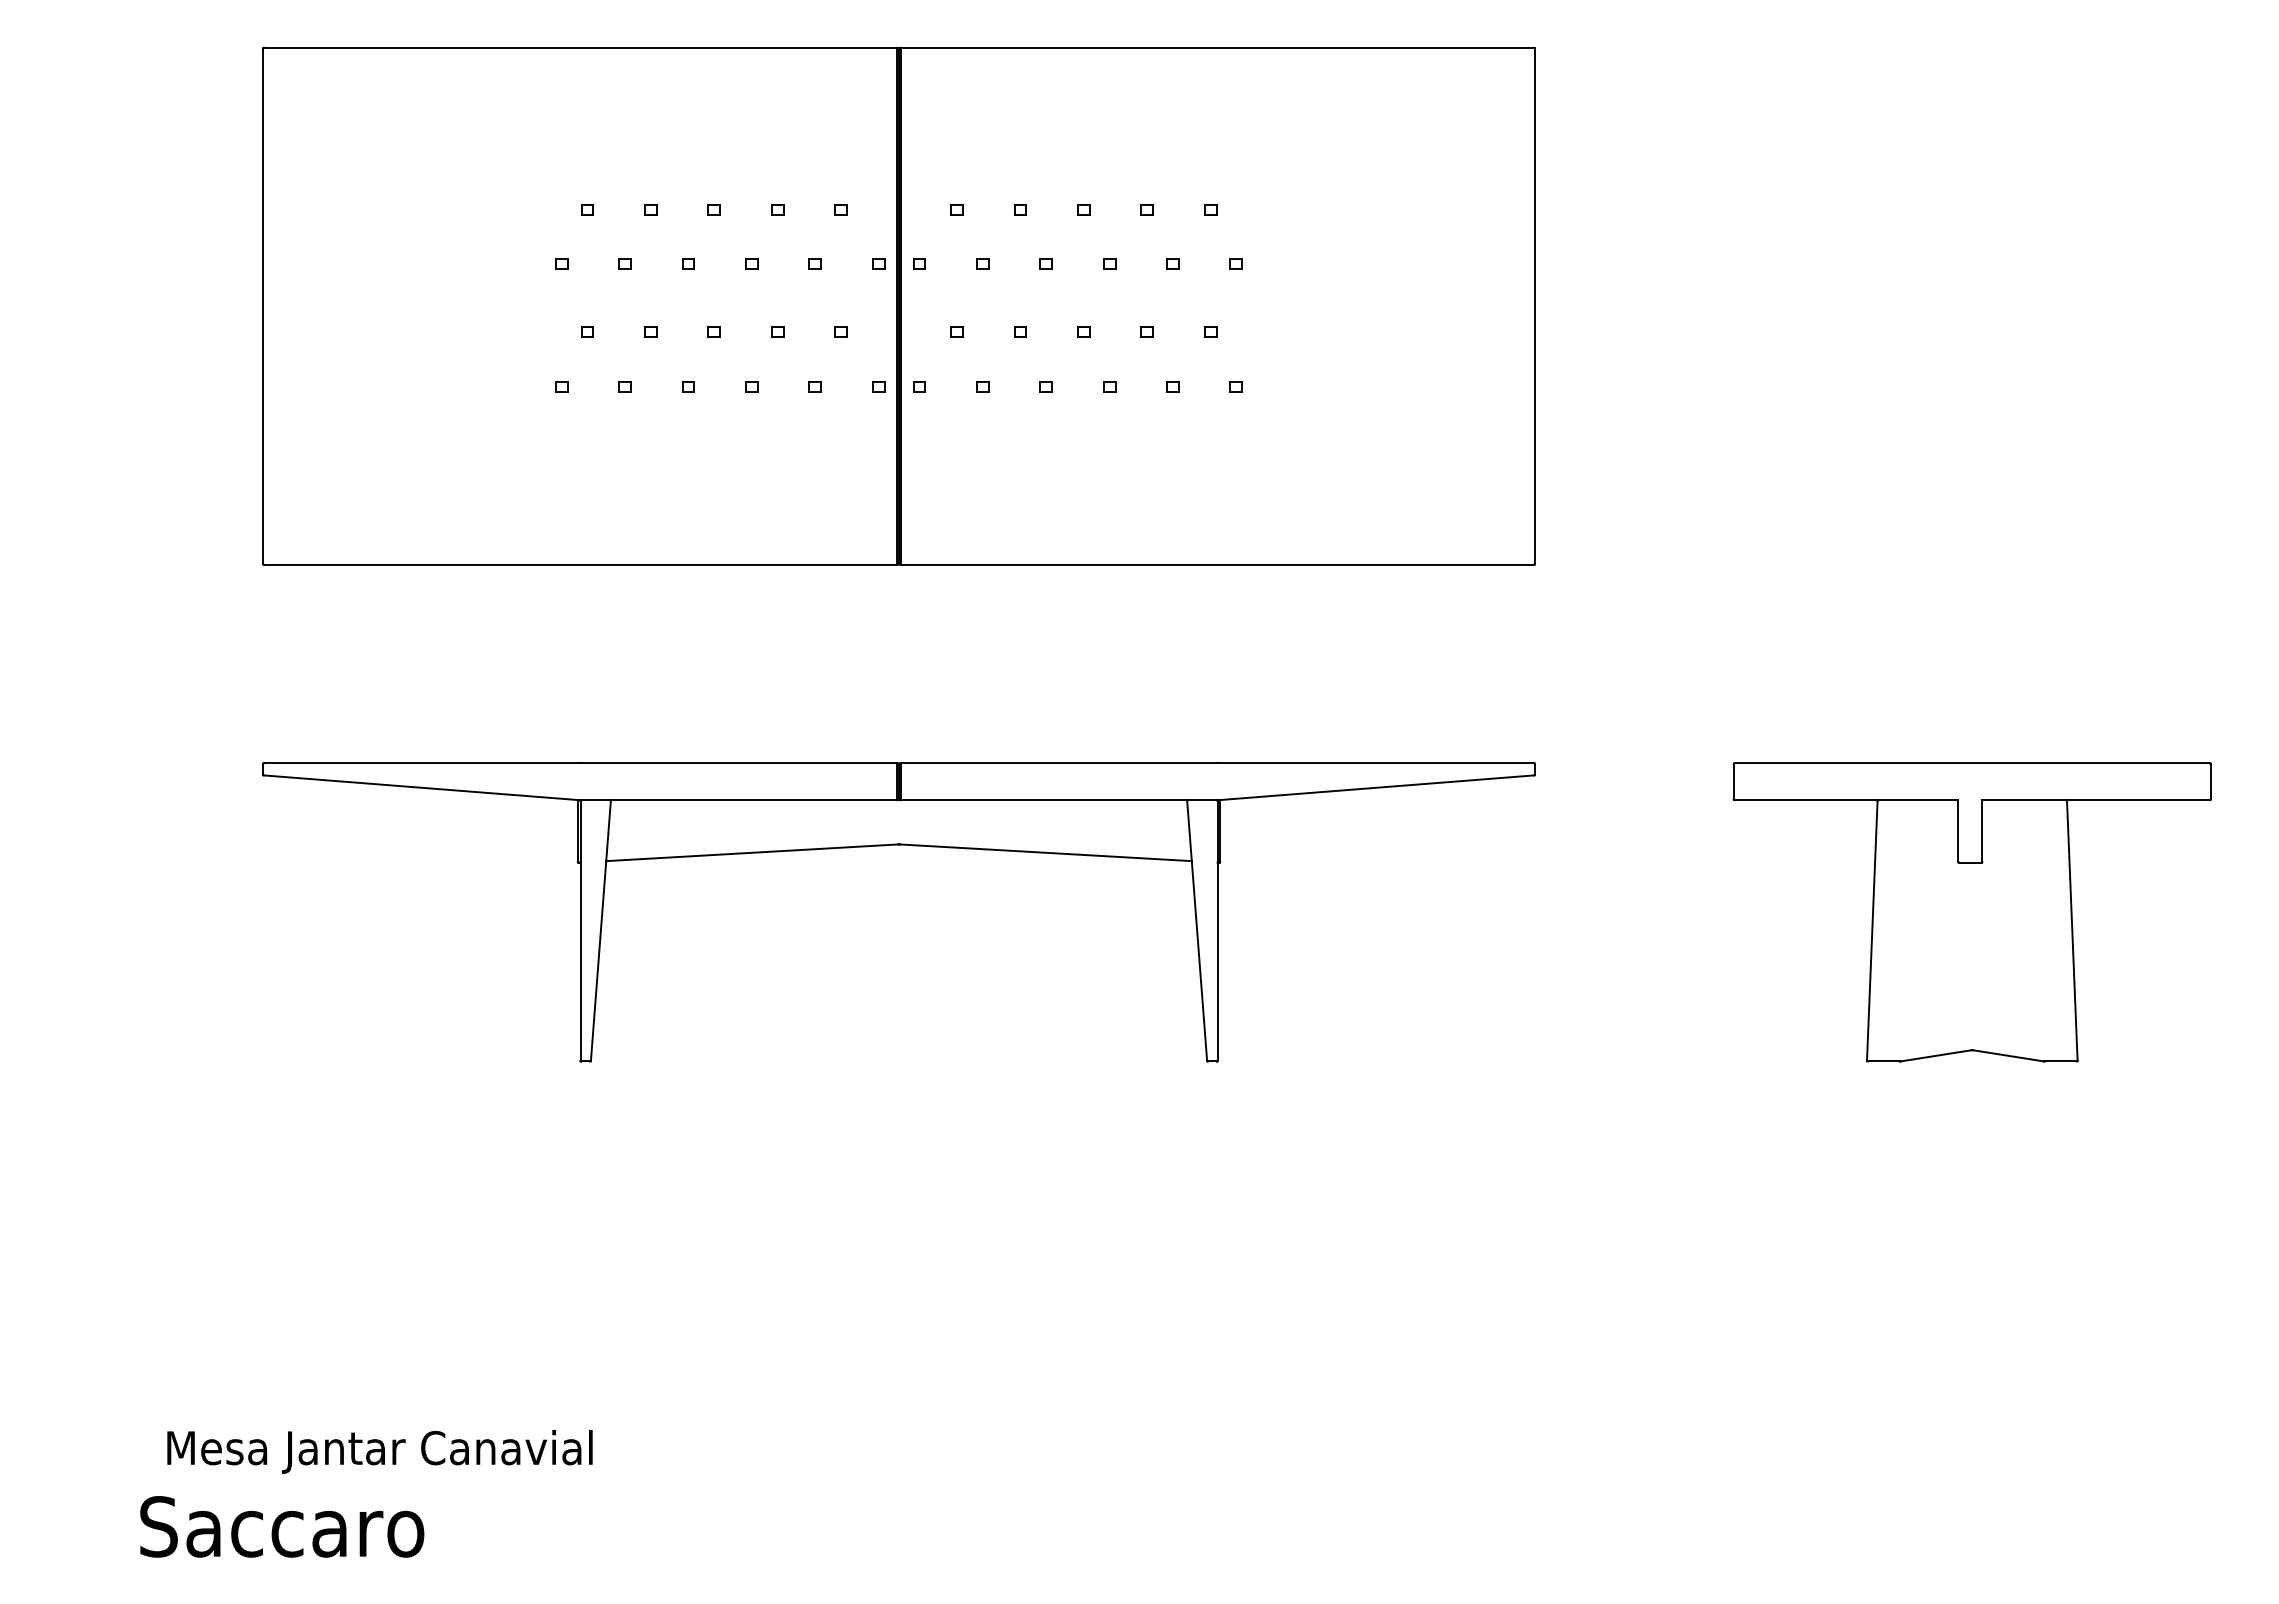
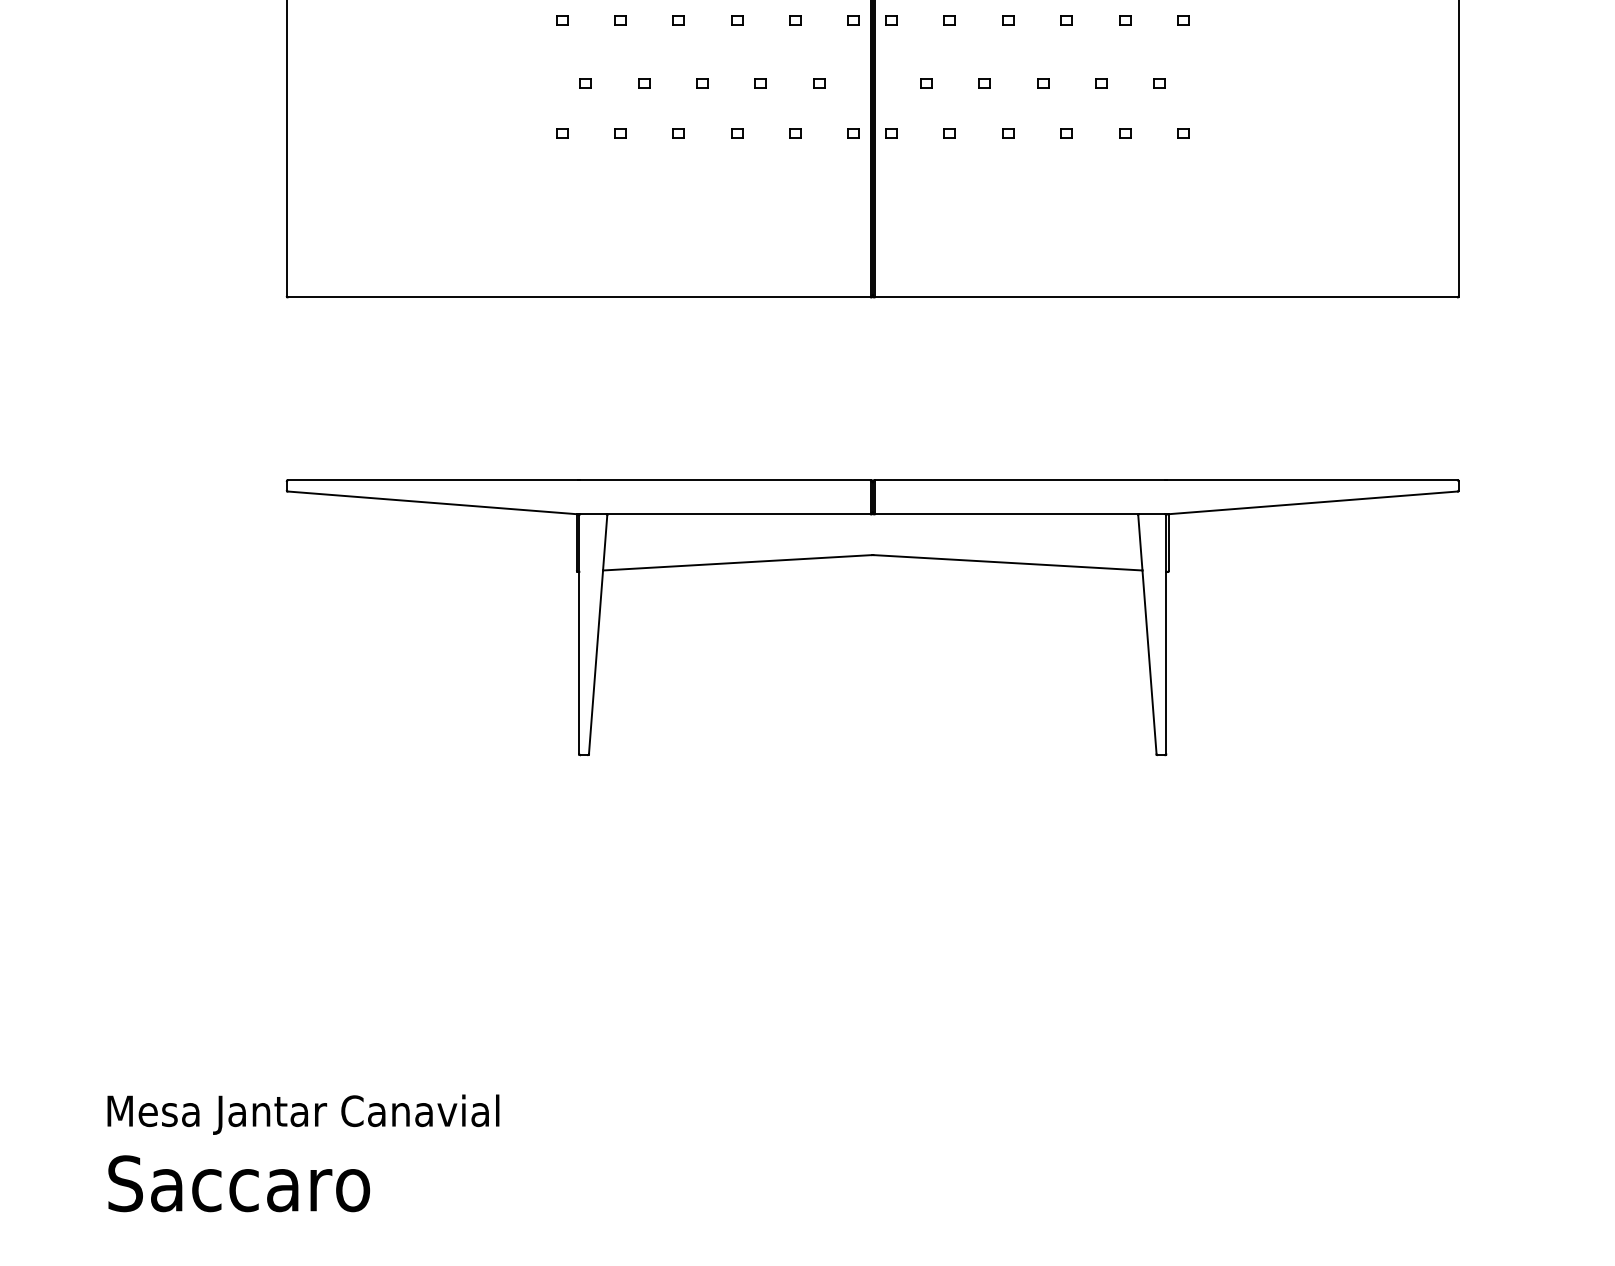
text: (379, 1451) -> (302, 1114), moved
text: (282, 1526) -> (239, 1183), moved

